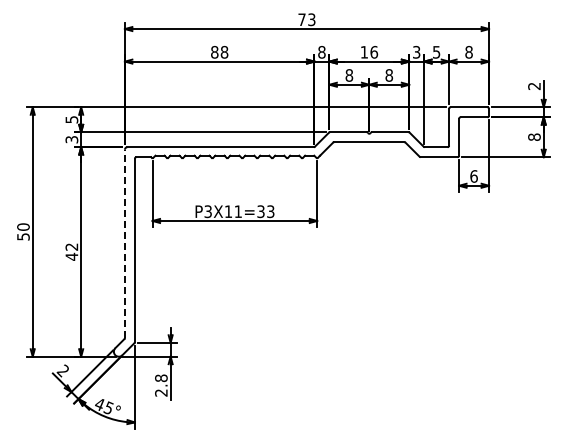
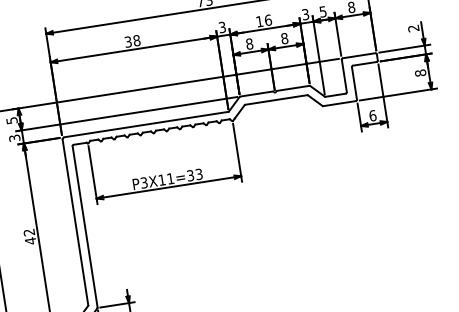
text: (214, 52) -> (128, 42), 88 -> 38
text: (321, 52) -> (222, 27), 8 -> 3
line: (124, 243) -> (75, 222), dashed -> solid

